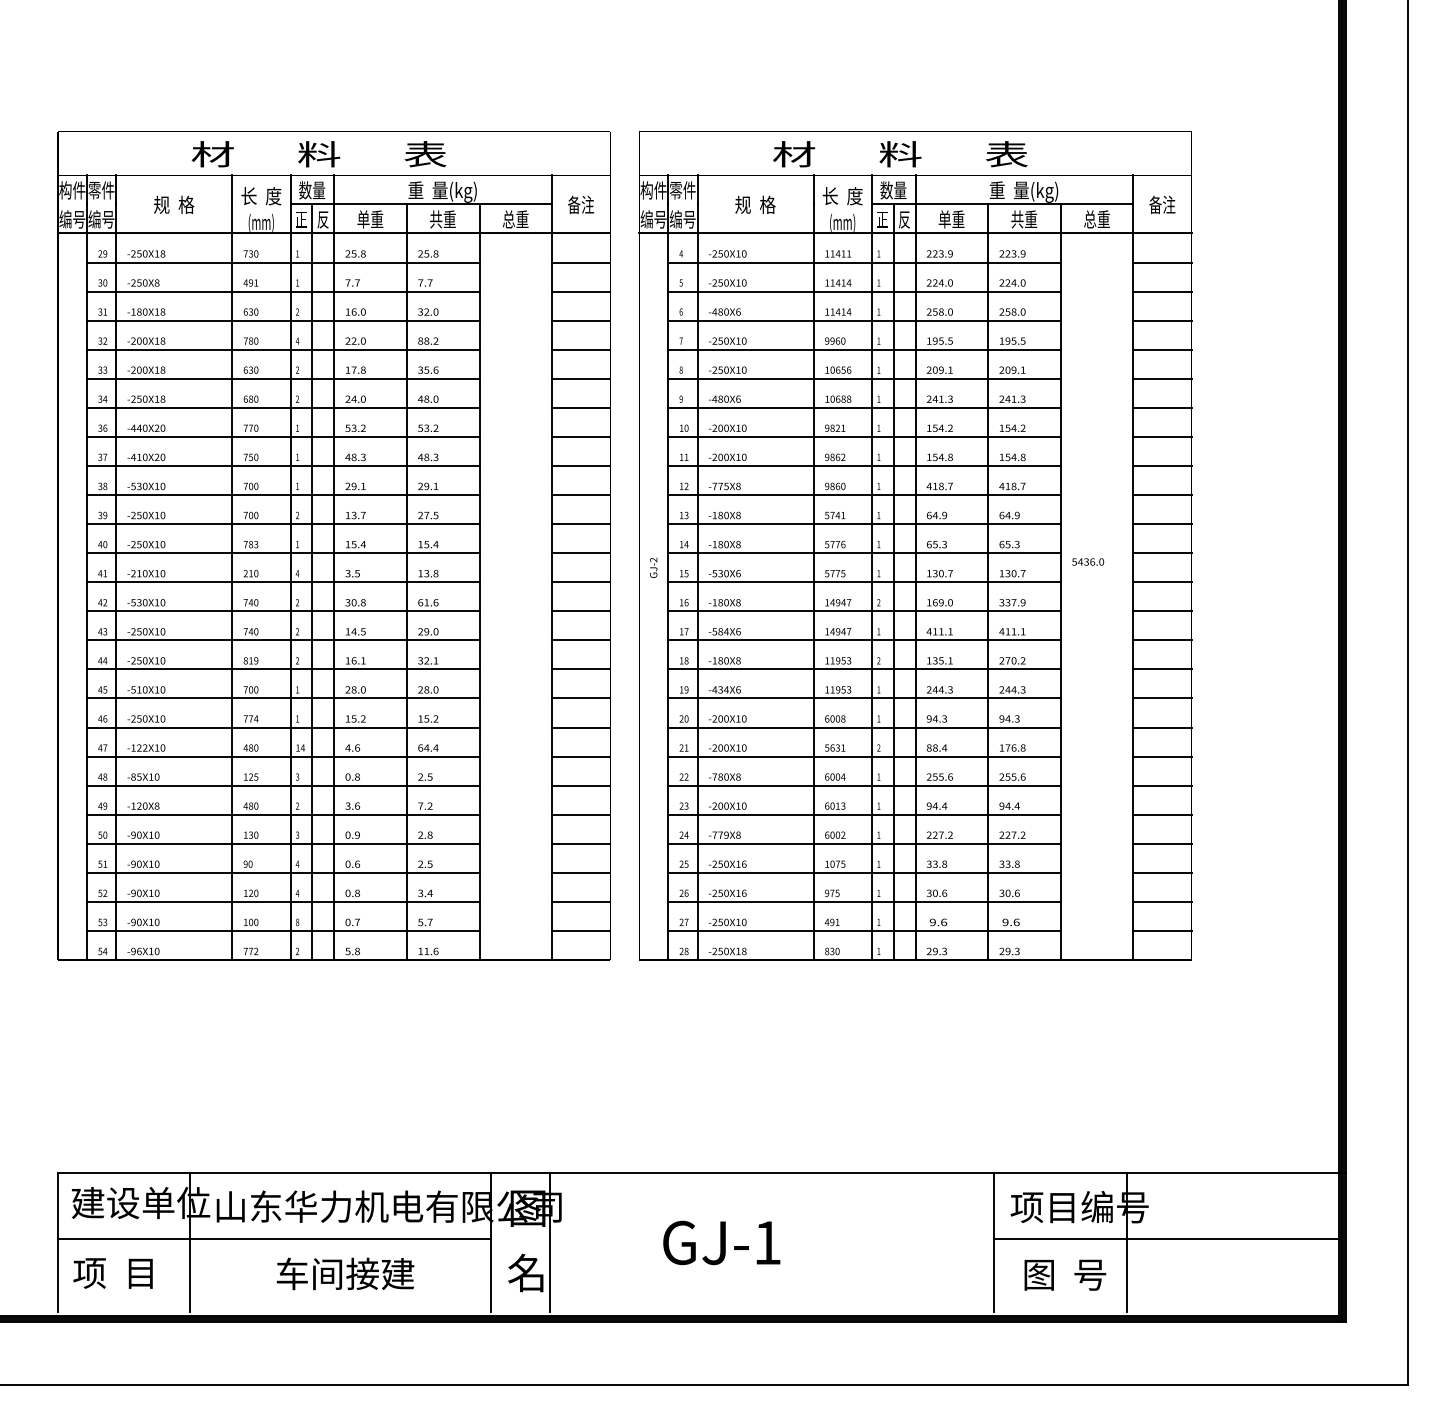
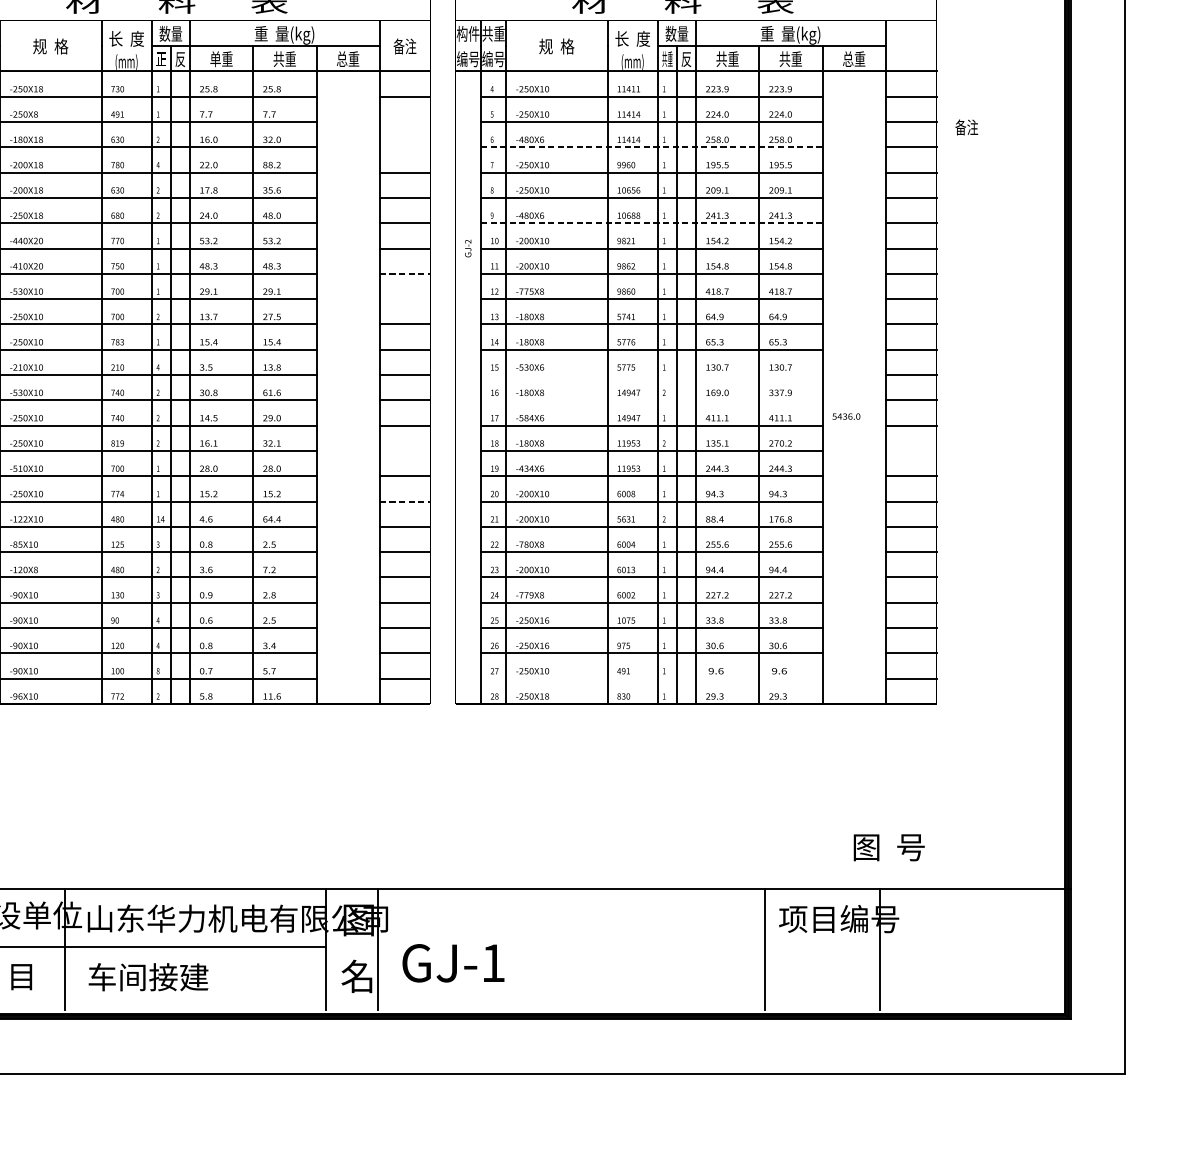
text: (682, 190) -> (493, 33), 零件 -> 共重
text: (1162, 204) -> (966, 127), moved
text: (882, 219) -> (667, 59), 正 -> 共重
text: (944, 219) -> (721, 59), 单重 -> 共重
line: (581, 291) -> (405, 121), removed
line: (581, 320) -> (405, 147), removed
line: (865, 320) -> (652, 147), solid -> dashed
line: (865, 407) -> (652, 222), solid -> dashed
line: (581, 465) -> (405, 273), solid -> dashed
line: (581, 495) -> (405, 299), removed
text: (1088, 561) -> (846, 416), moved
text: (653, 568) -> (468, 249), moved
line: (864, 582) -> (651, 375), removed
line: (864, 611) -> (651, 400), removed
line: (581, 669) -> (405, 450), removed
line: (1162, 669) -> (911, 450), removed
line: (581, 727) -> (405, 501), solid -> dashed
line: (864, 931) -> (651, 679), removed
line: (1166, 1239) -> (914, 947), removed
text: (721, 1242) -> (453, 962), moved
text: (345, 1273) -> (148, 976), moved
text: (1065, 1274) -> (889, 847), moved

